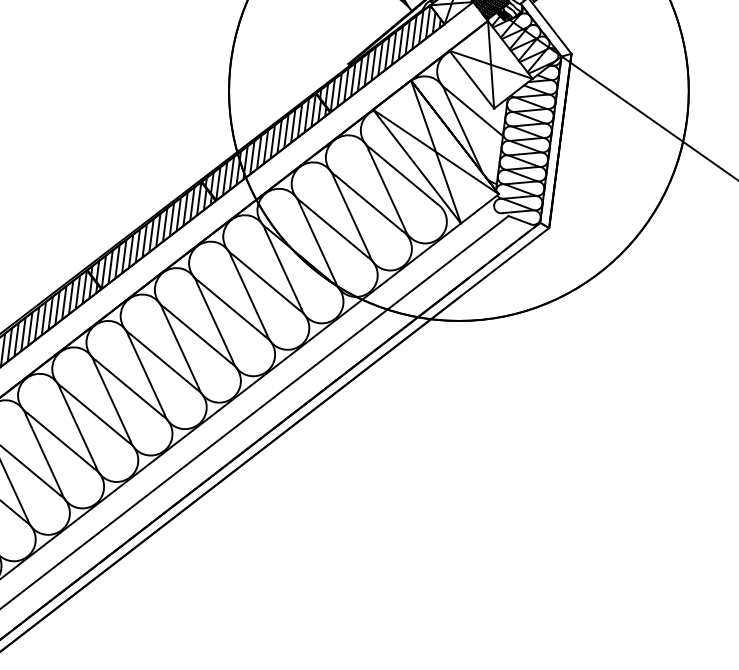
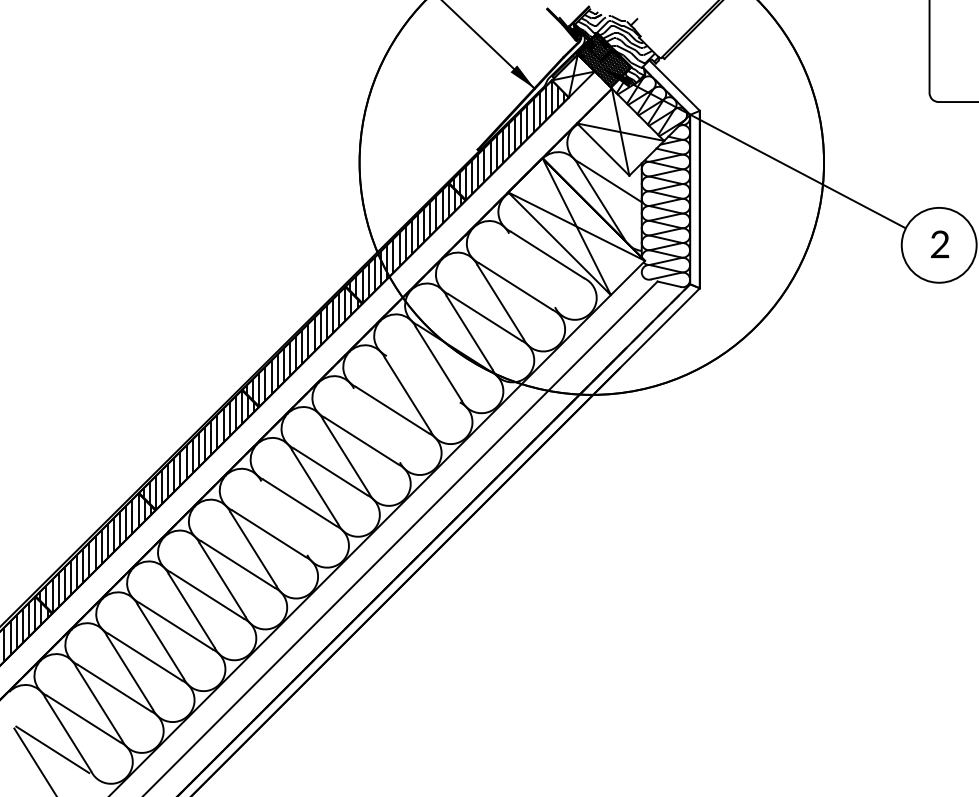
line: (387, 189) -> (532, 270), removed
line: (265, 282) -> (422, 379), removed
line: (214, 322) -> (376, 425), removed
line: (112, 400) -> (284, 517), removed

